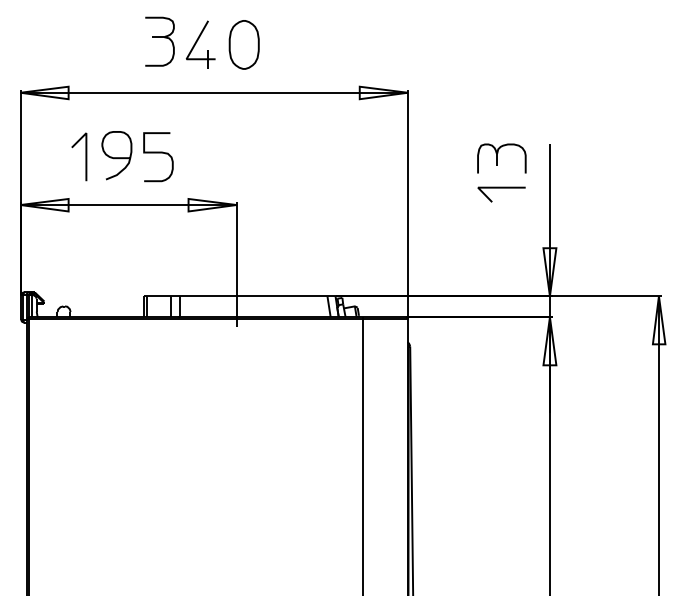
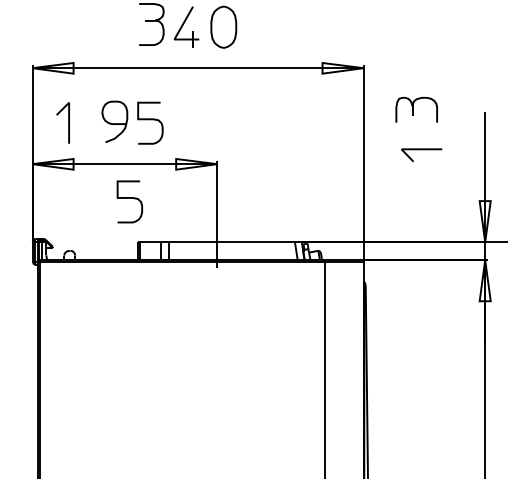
curve: (85, 156) -> (68, 122), moved
part: (501, 158) -> (416, 109), moved
curve: (501, 188) -> (421, 150), moved
curve: (134, 245) -> (129, 198), added

